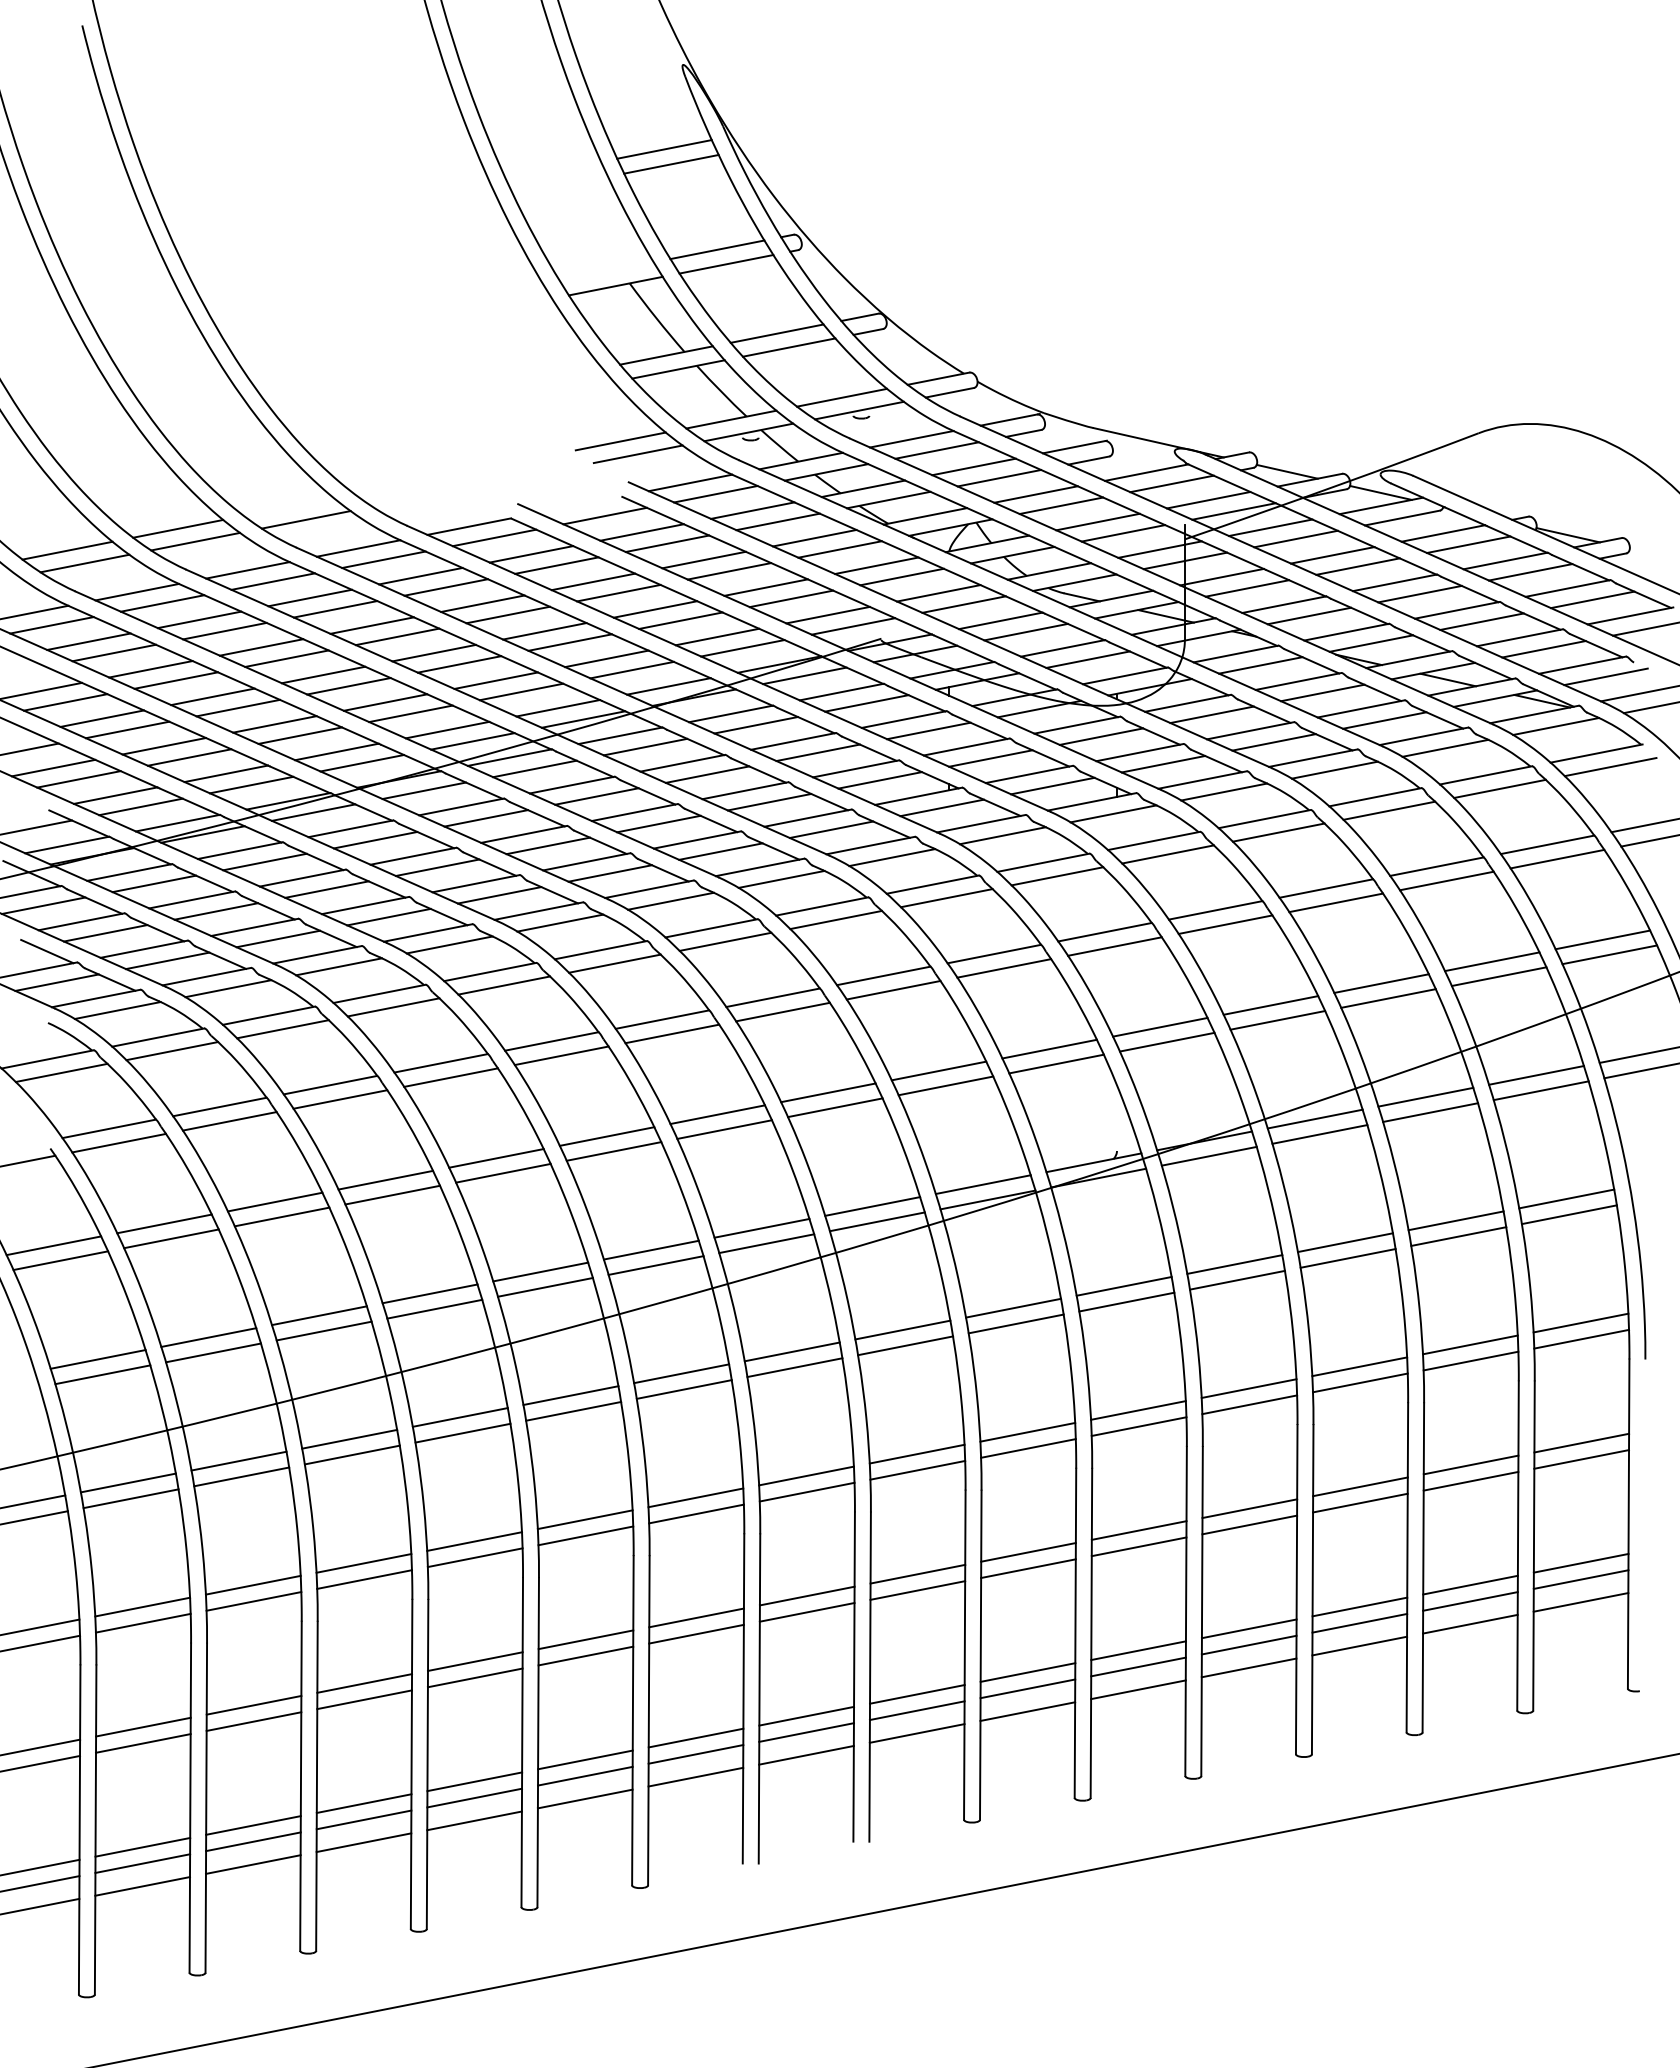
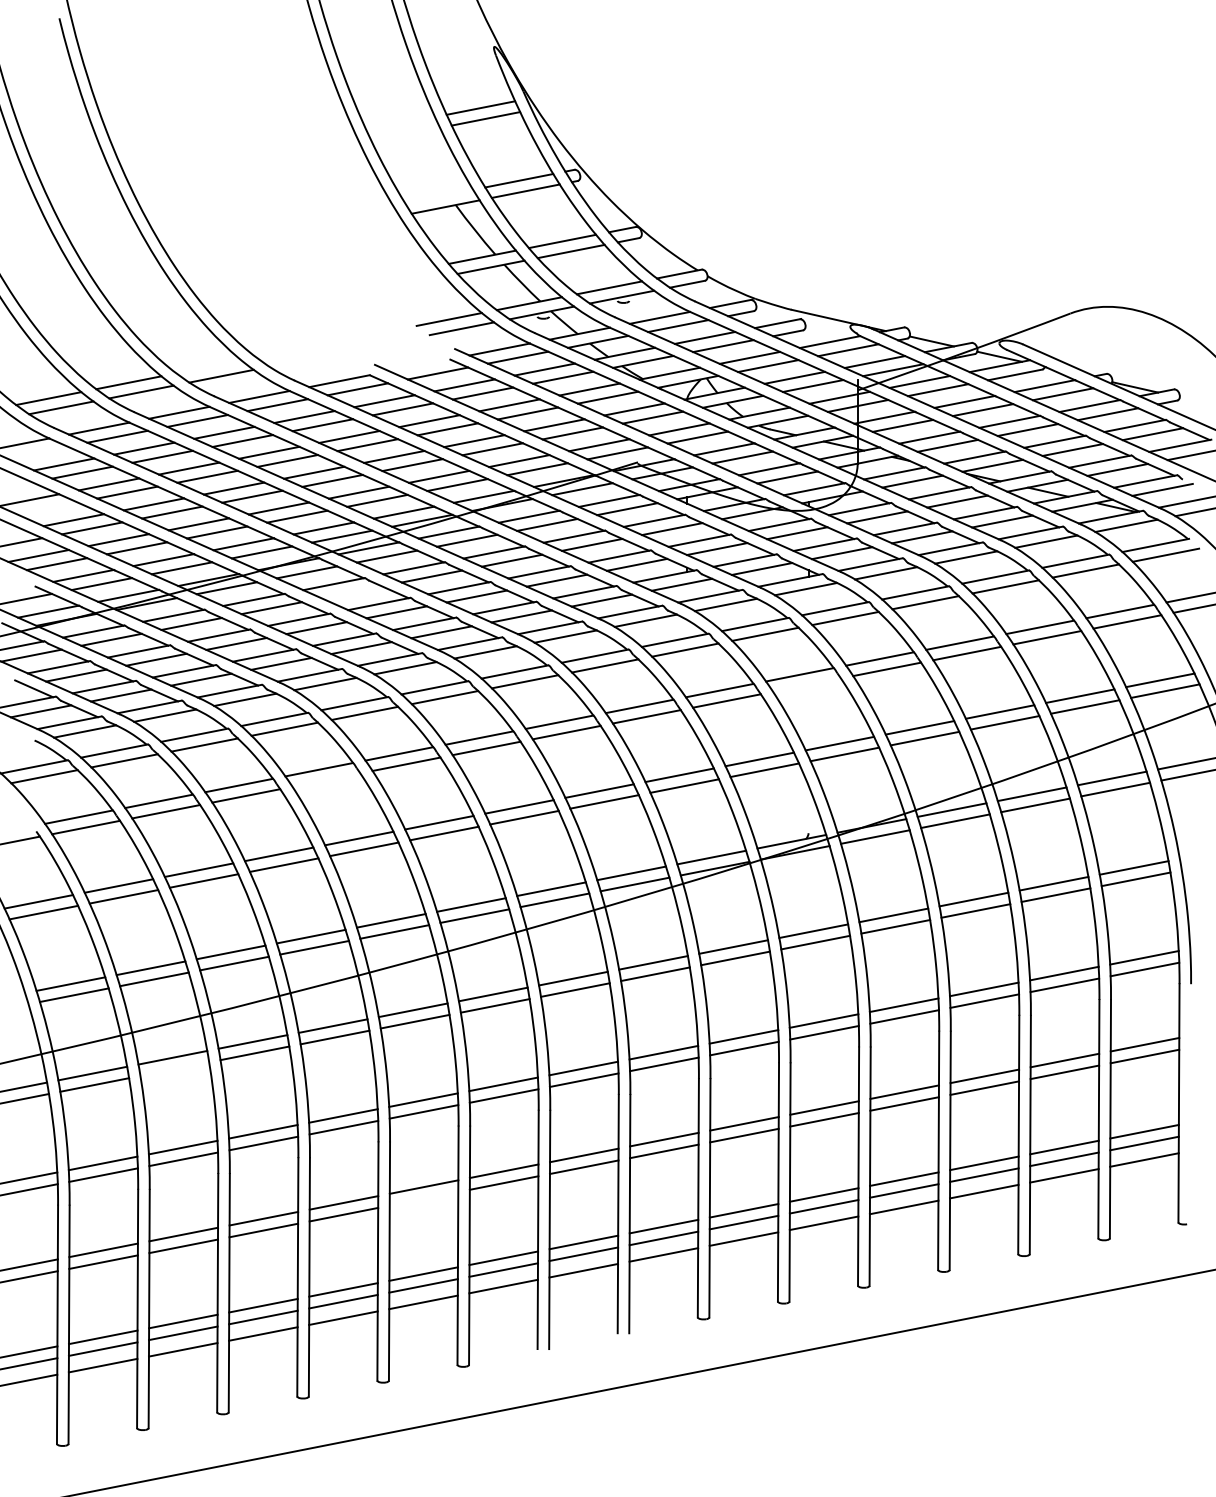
line: (51, 625) -> (37, 452), removed
line: (65, 702) -> (47, 508), removed
line: (486, 818) -> (352, 592), removed
line: (1114, 946) -> (806, 685), removed
line: (450, 1077) -> (326, 779), removed
line: (241, 1476) -> (174, 1068), removed
line: (585, 1655) -> (423, 1198), removed

